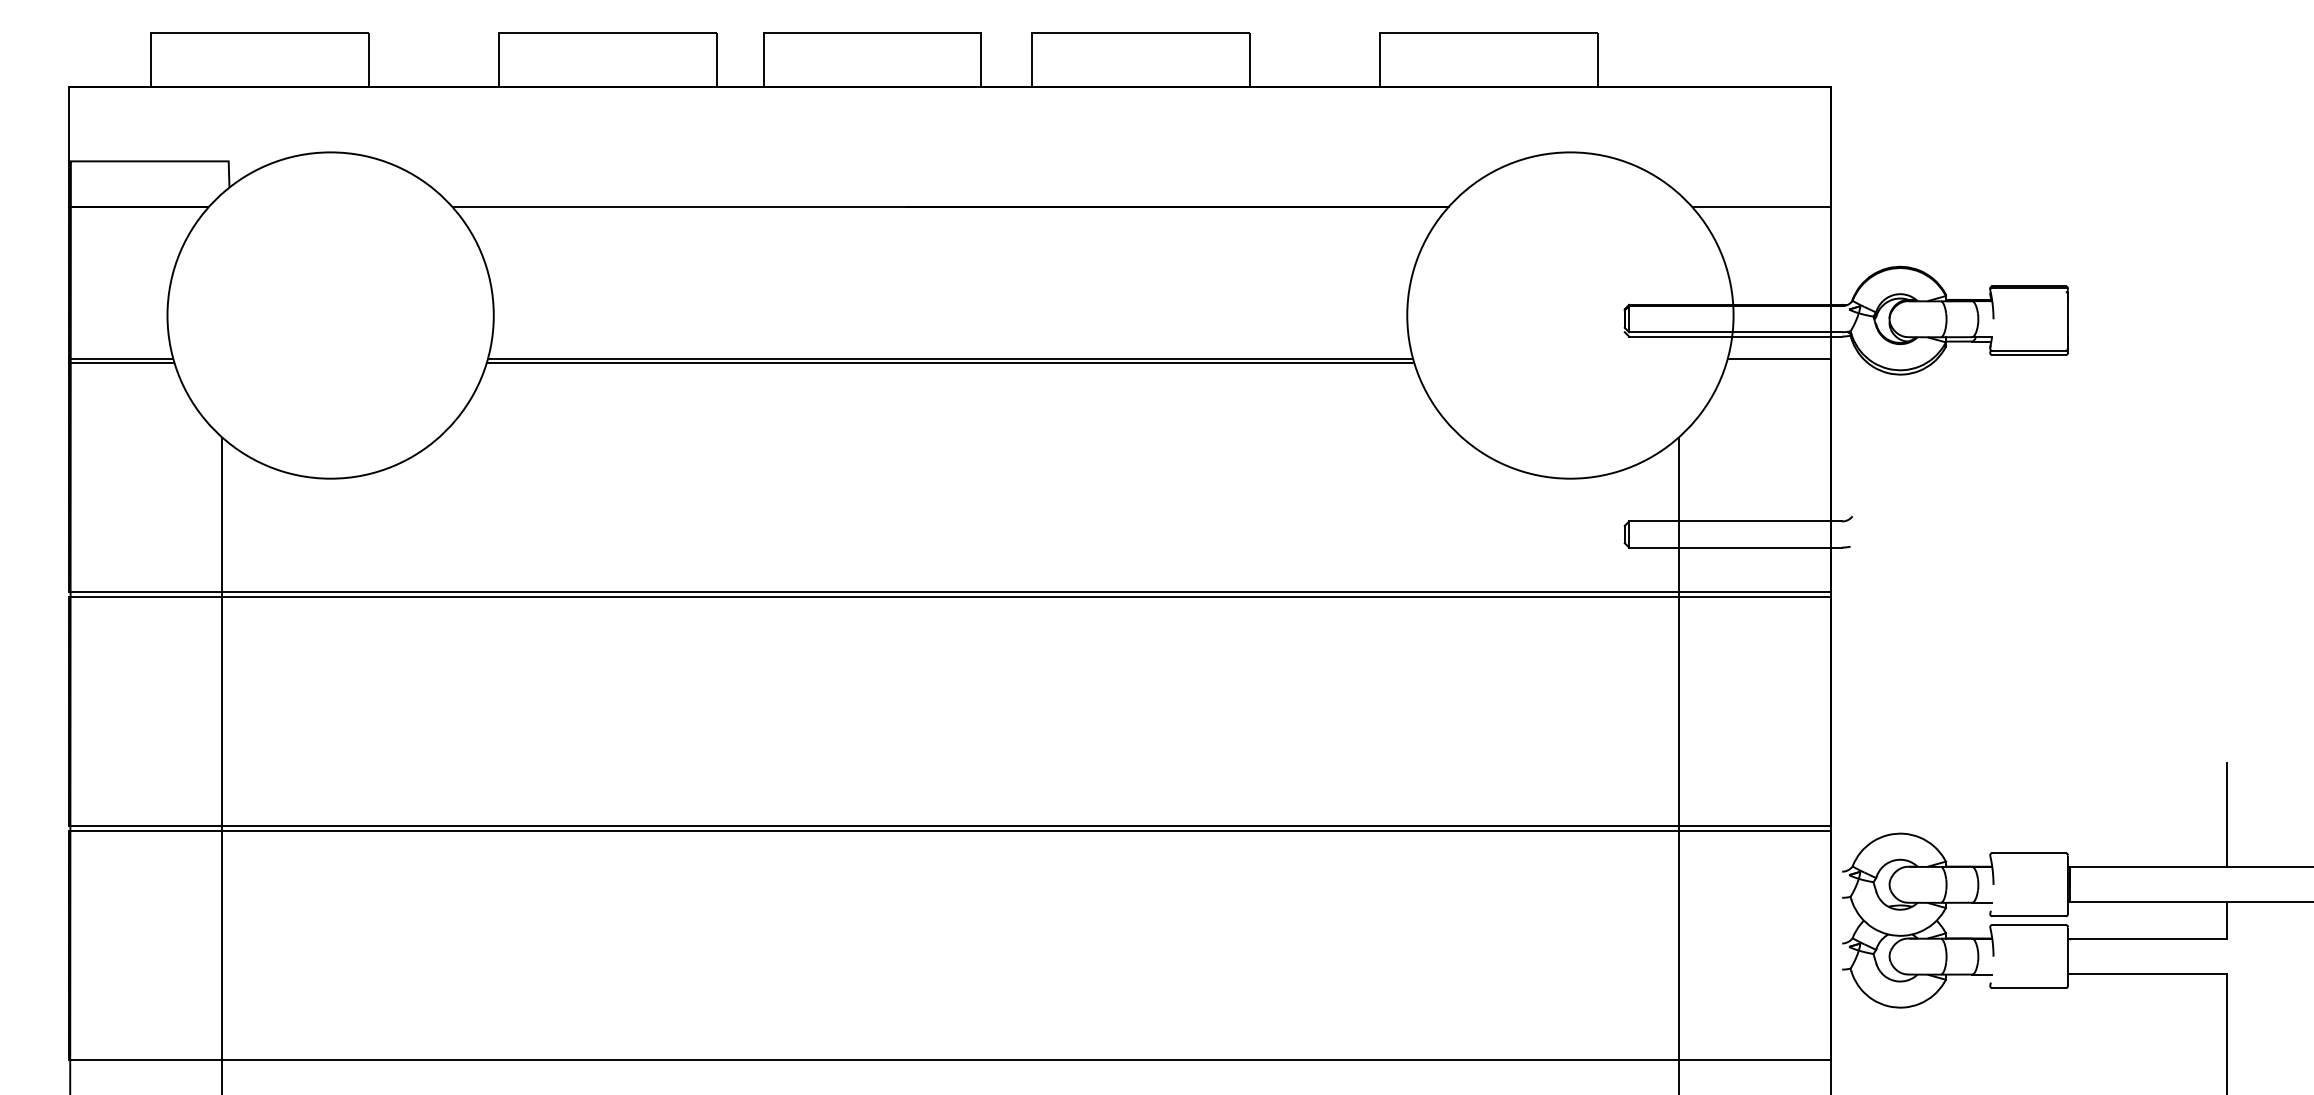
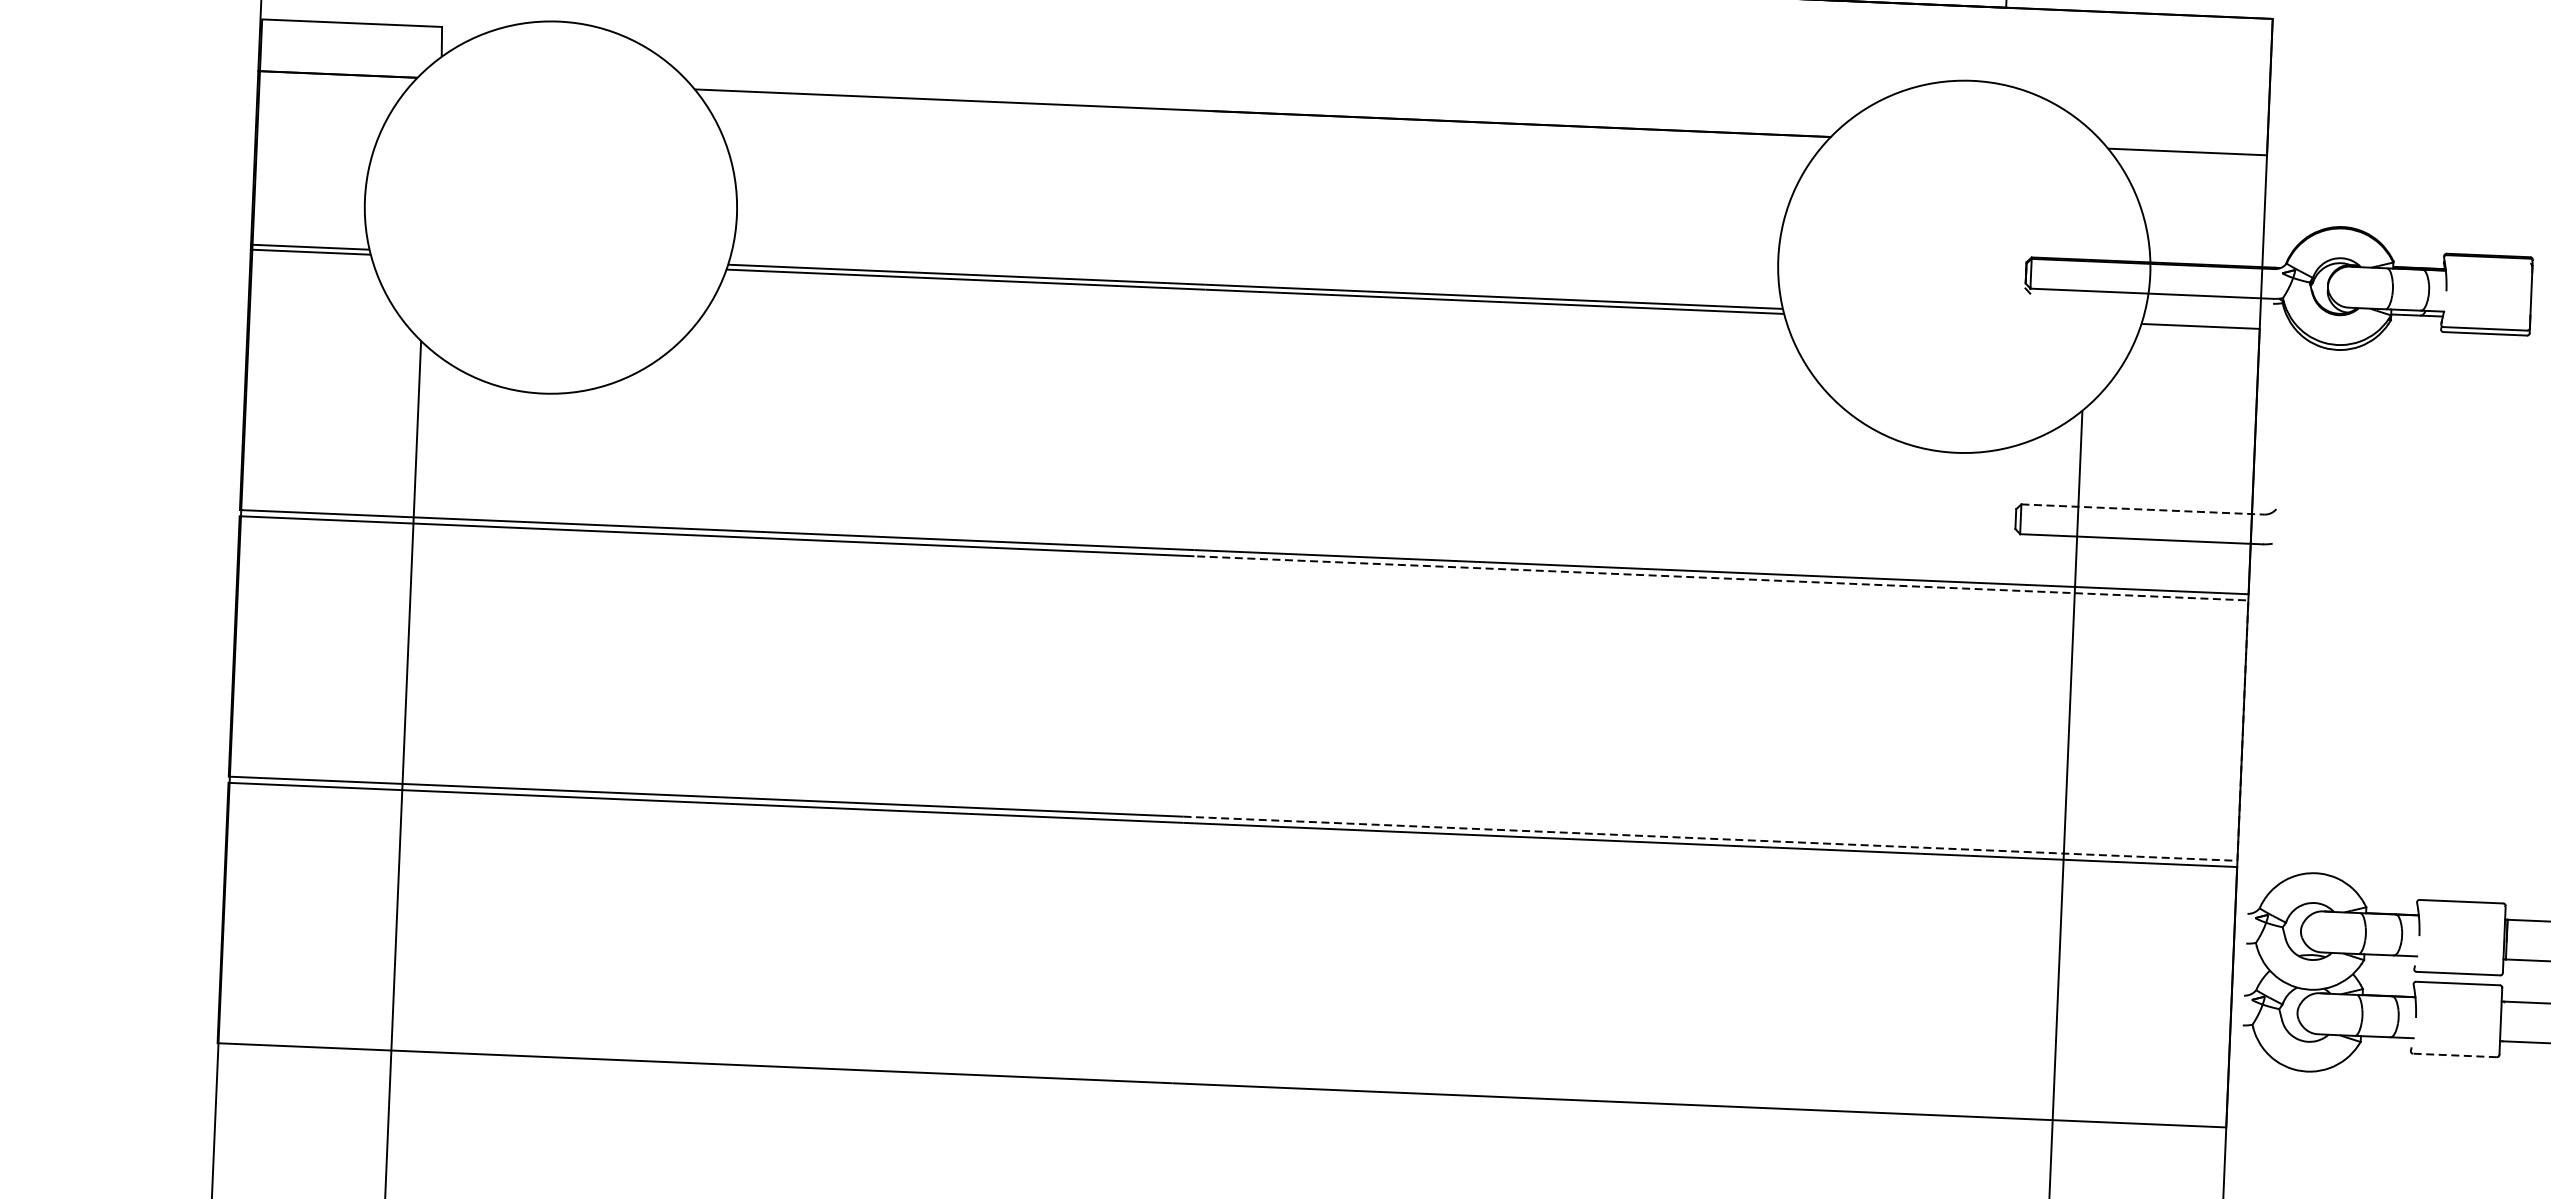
line: (1735, 336) -> (2151, 298), removed
line: (1736, 521) -> (2143, 509), solid -> dashed
line: (1831, 710) -> (2243, 729), solid -> dashed
line: (2029, 988) -> (2455, 1055), solid -> dashed

